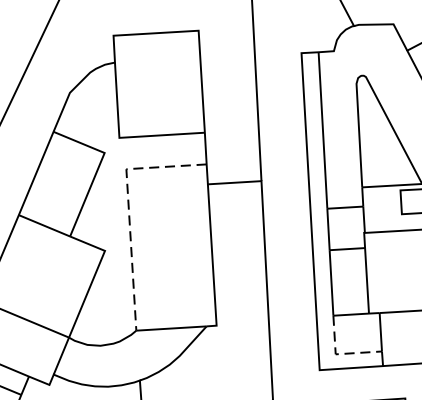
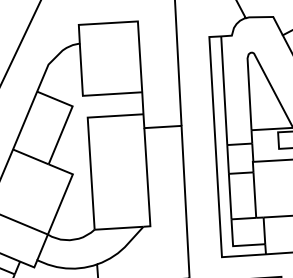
line: (128, 209) -> (89, 145), dashed -> solid
line: (340, 354) -> (236, 246), dashed -> solid

